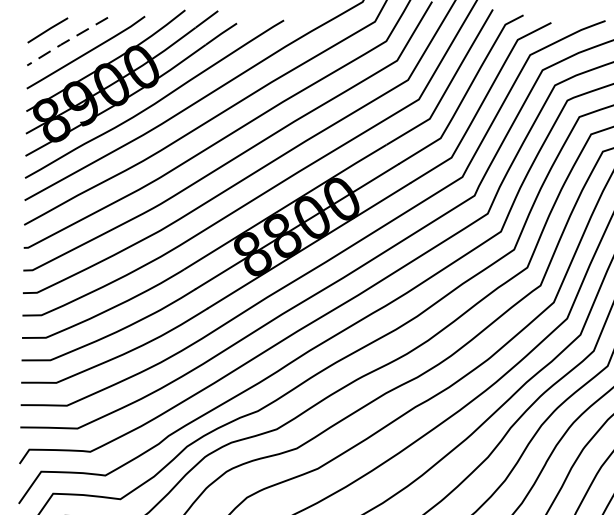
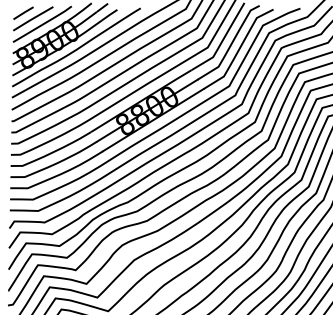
line: (65, 42) -> (32, 19), dashed -> solid

